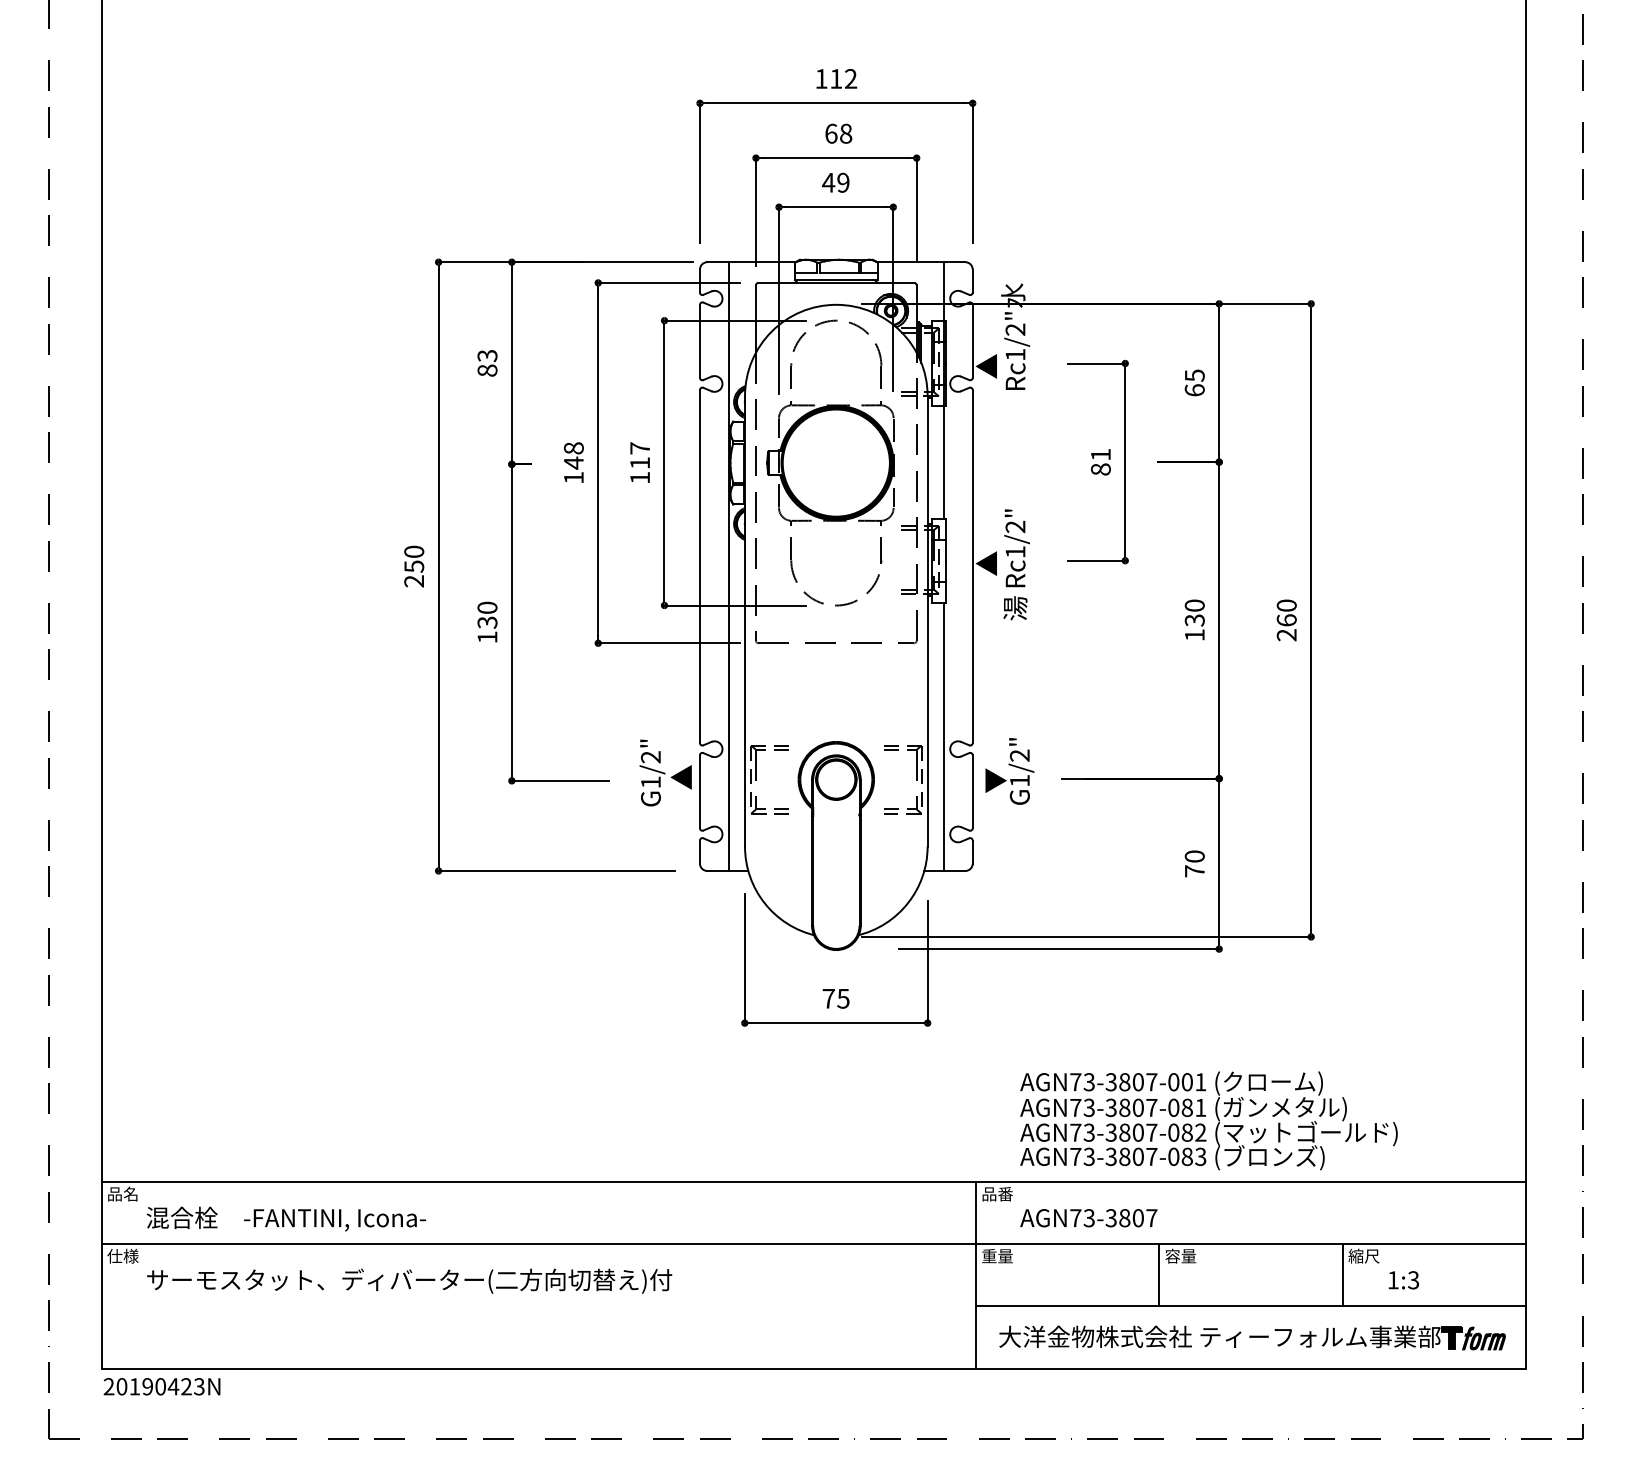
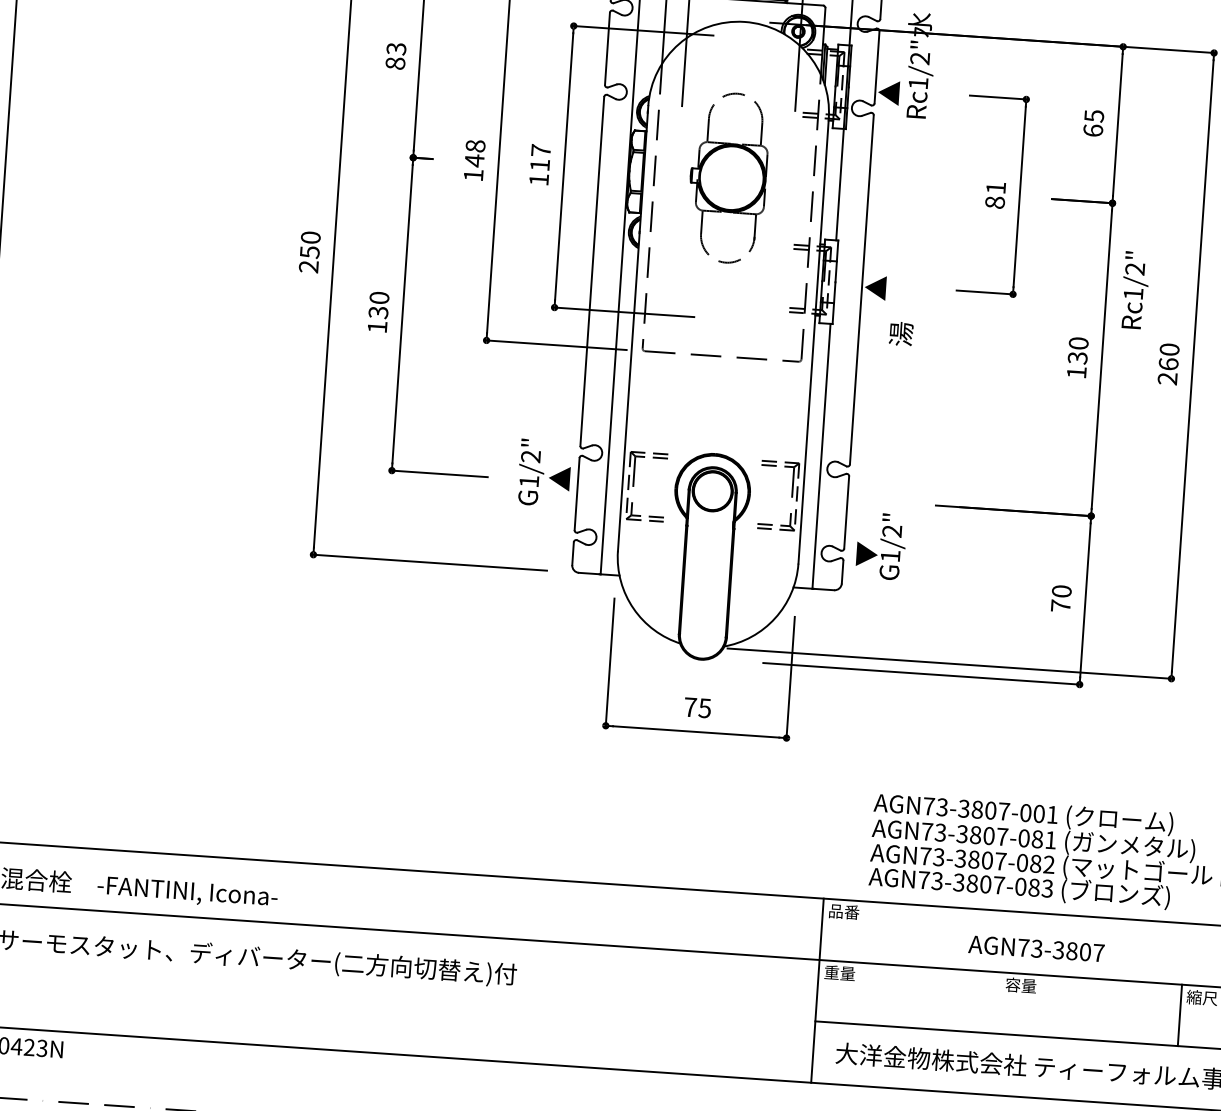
part: (830, 462) -> (728, 177), size x0.6
text: (1016, 548) -> (1134, 290), moved
text: (1009, 771) -> (880, 546), moved
text: (1088, 1218) -> (1036, 949), moved
line: (1159, 1275) -> (998, 1003), removed

